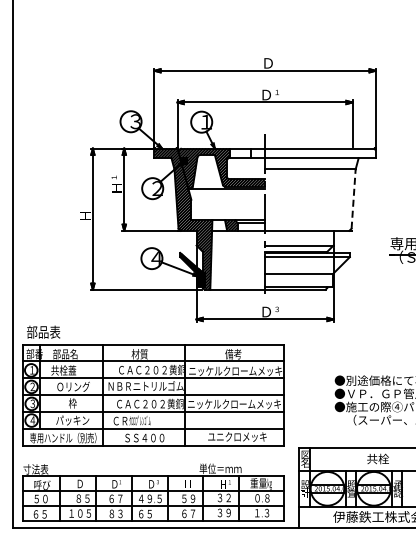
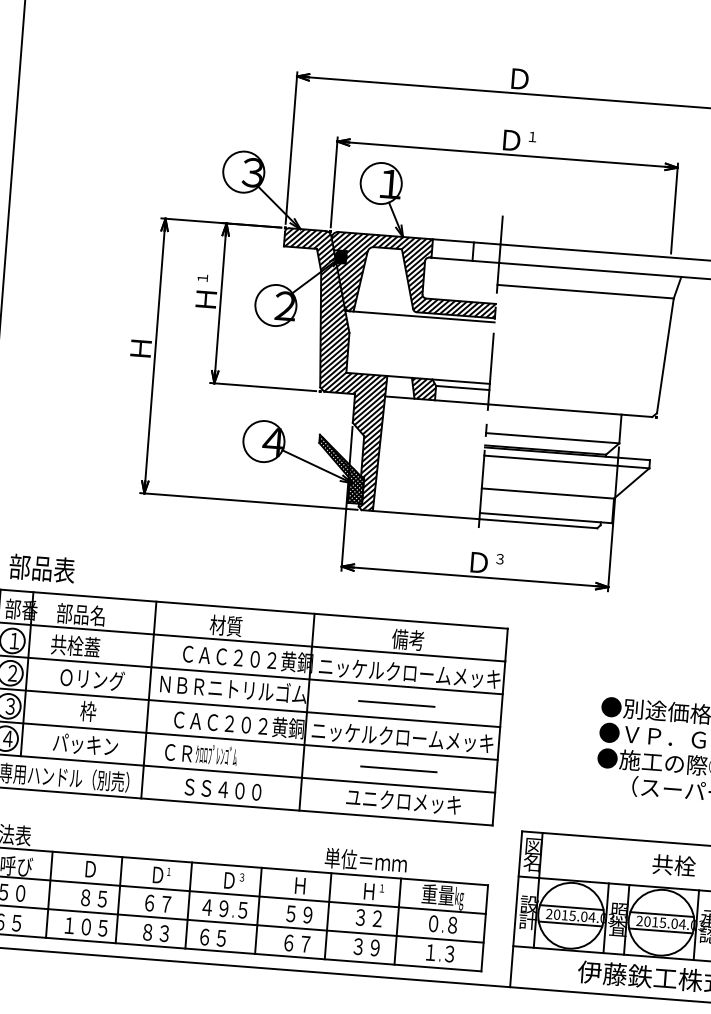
line: (353, 199) -> (665, 356), dashed -> solid
line: (229, 387) -> (395, 703), added
line: (233, 420) -> (398, 768), added

